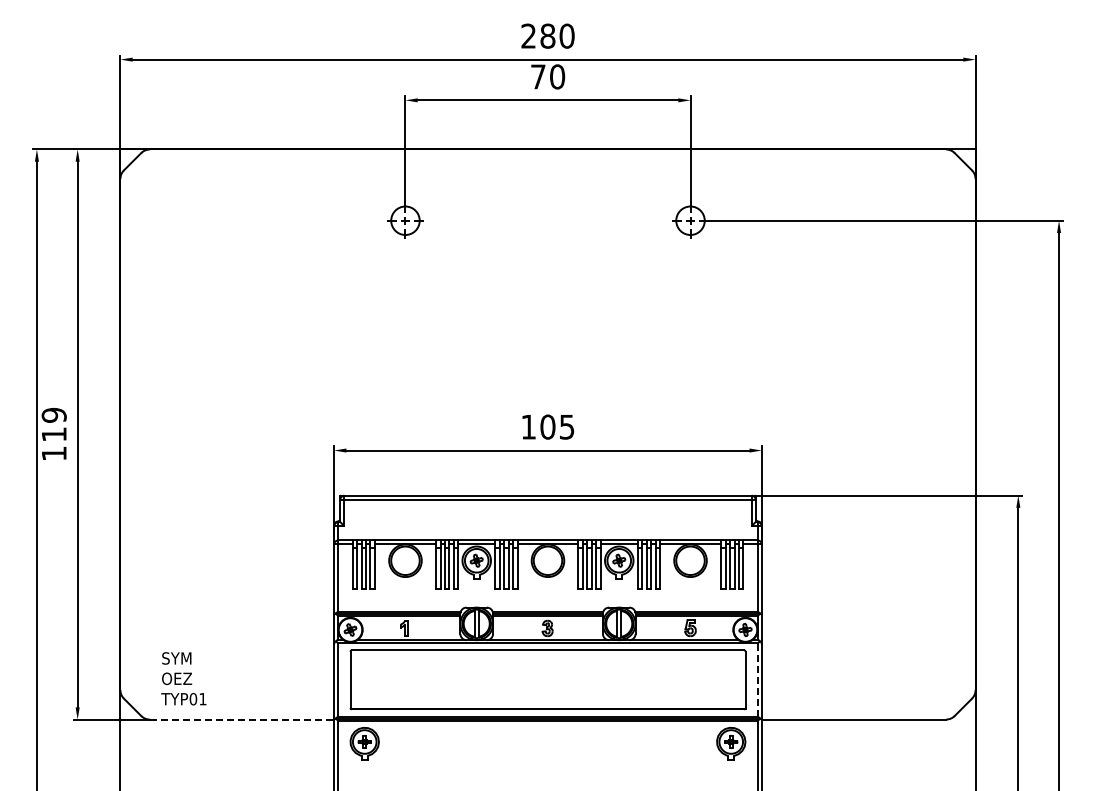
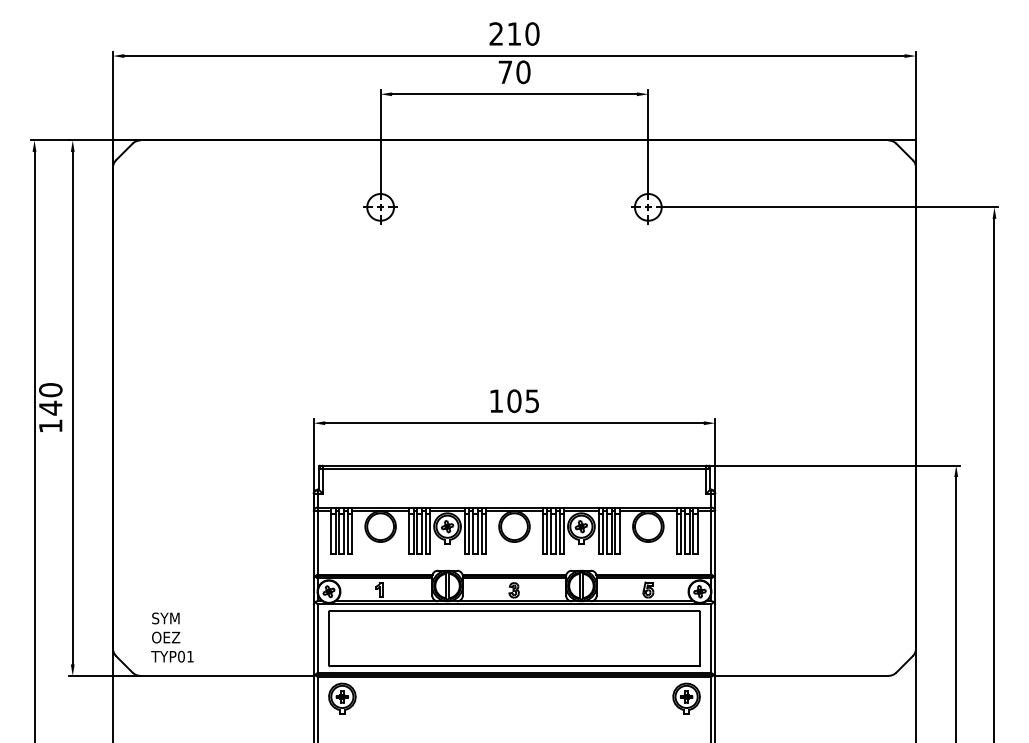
text: (547, 35) -> (514, 33), 280 -> 210
text: (53, 424) -> (50, 398), 119 -> 140
line: (757, 680) -> (711, 639), dashed -> solid
line: (242, 719) -> (227, 675), dashed -> solid

